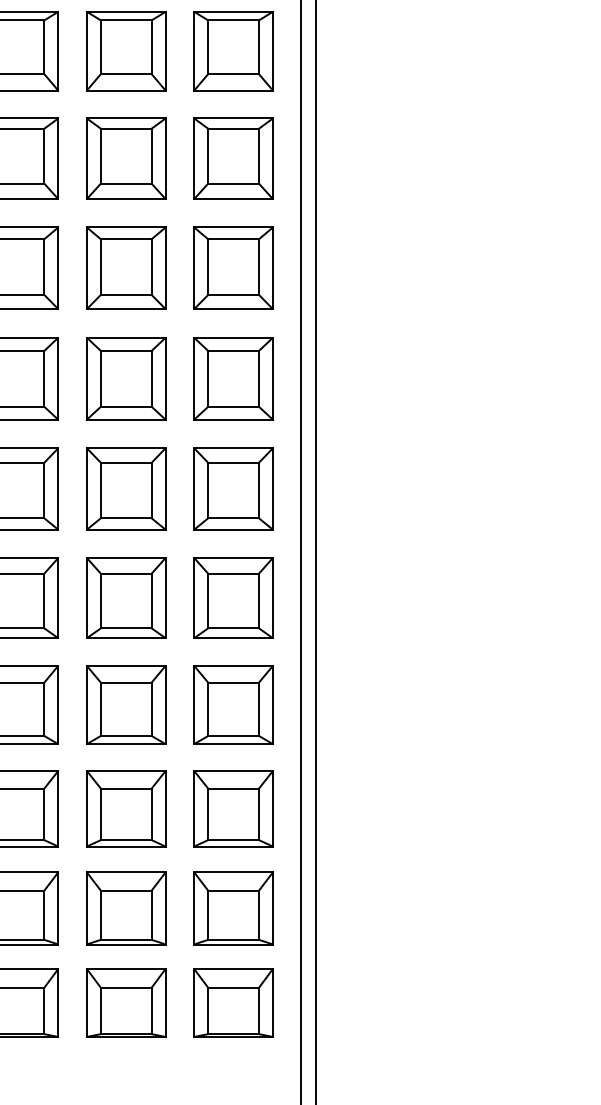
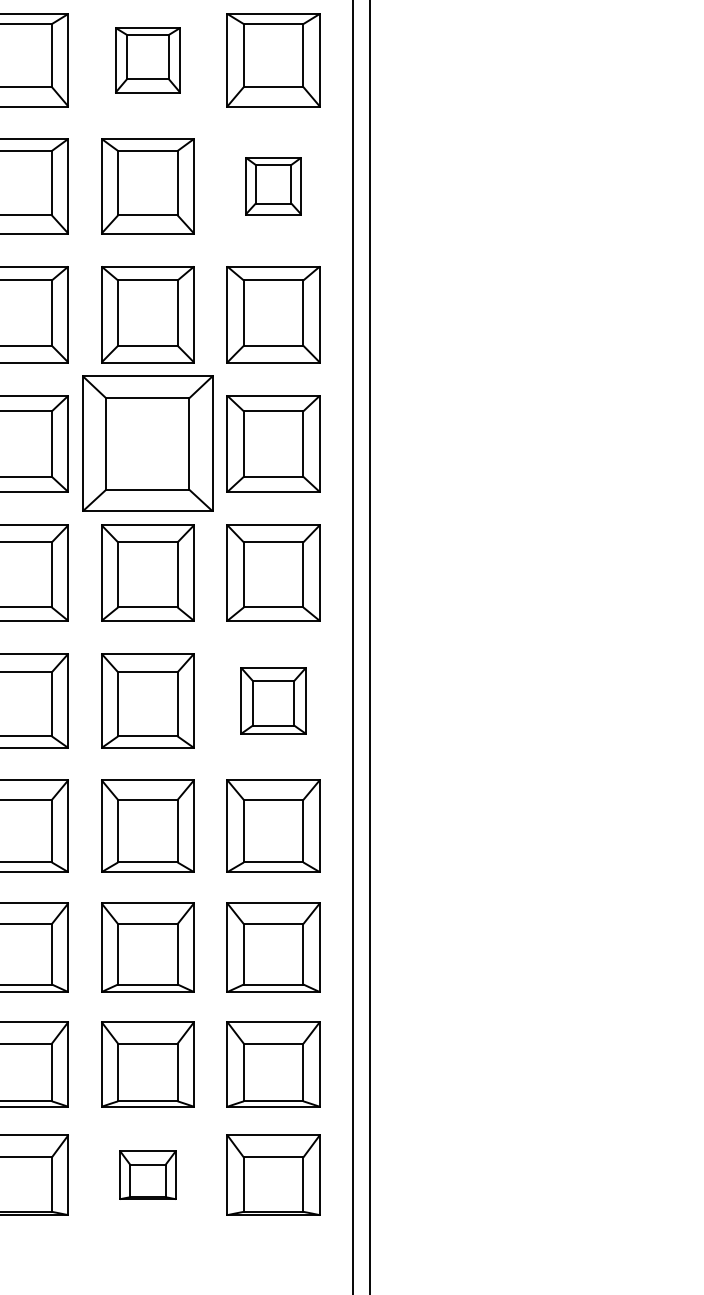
part: (126, 51) -> (148, 60), size x0.7
part: (233, 158) -> (273, 185), size x0.6
part: (126, 378) -> (148, 443), size x1.4
part: (233, 597) -> (273, 700), size x0.7
part: (126, 1002) -> (148, 1174), size x0.6

